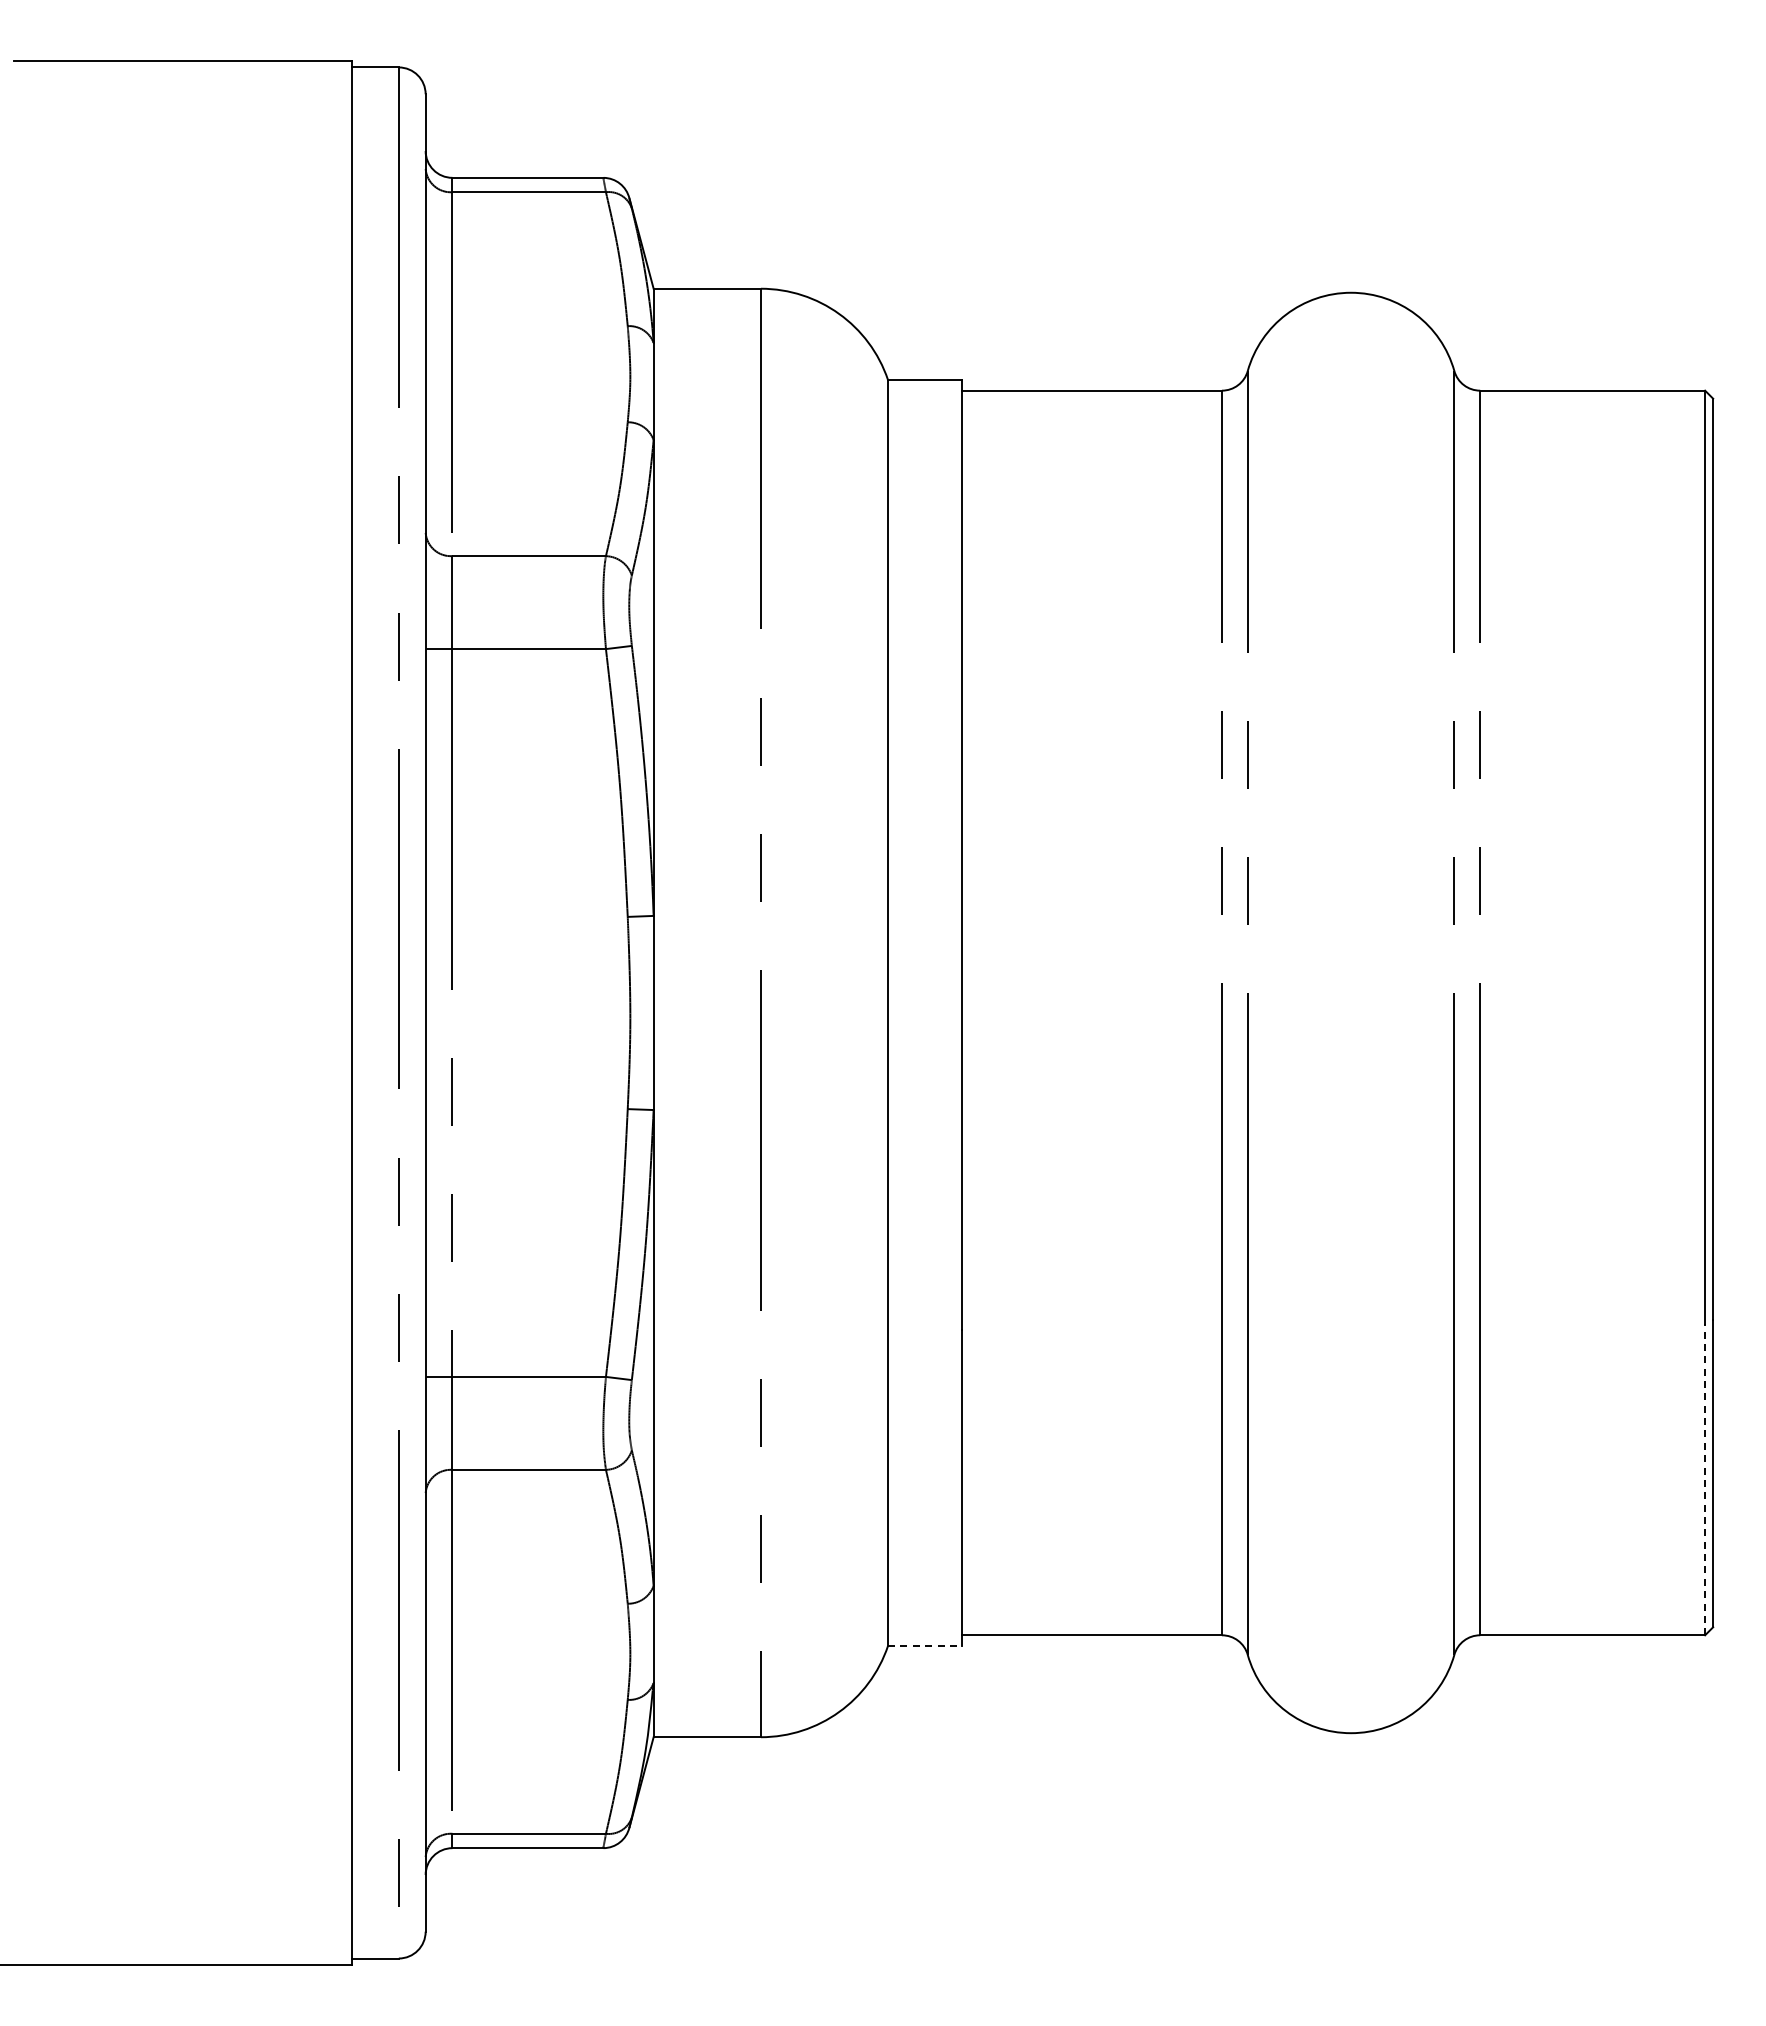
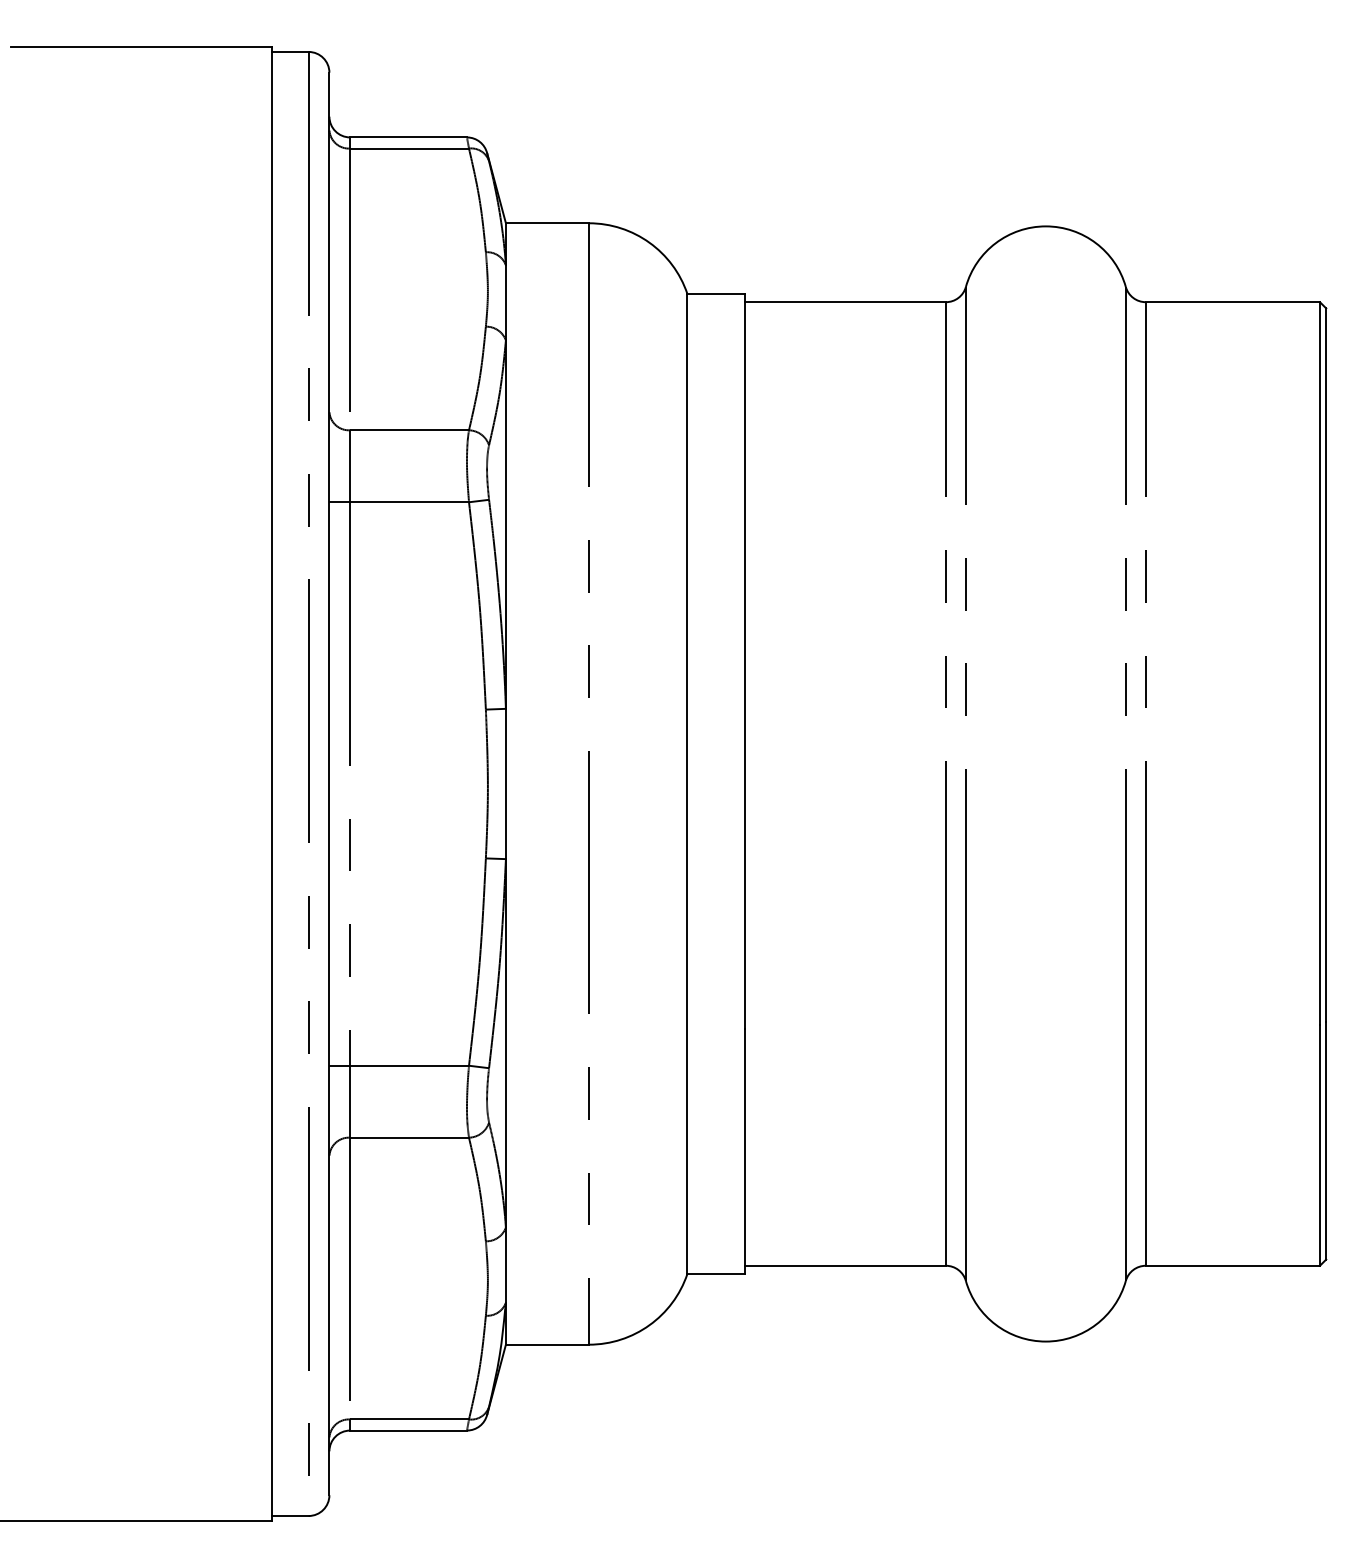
line: (1705, 1479) -> (1320, 1145), dashed -> solid
line: (925, 1646) -> (716, 1274), dashed -> solid

